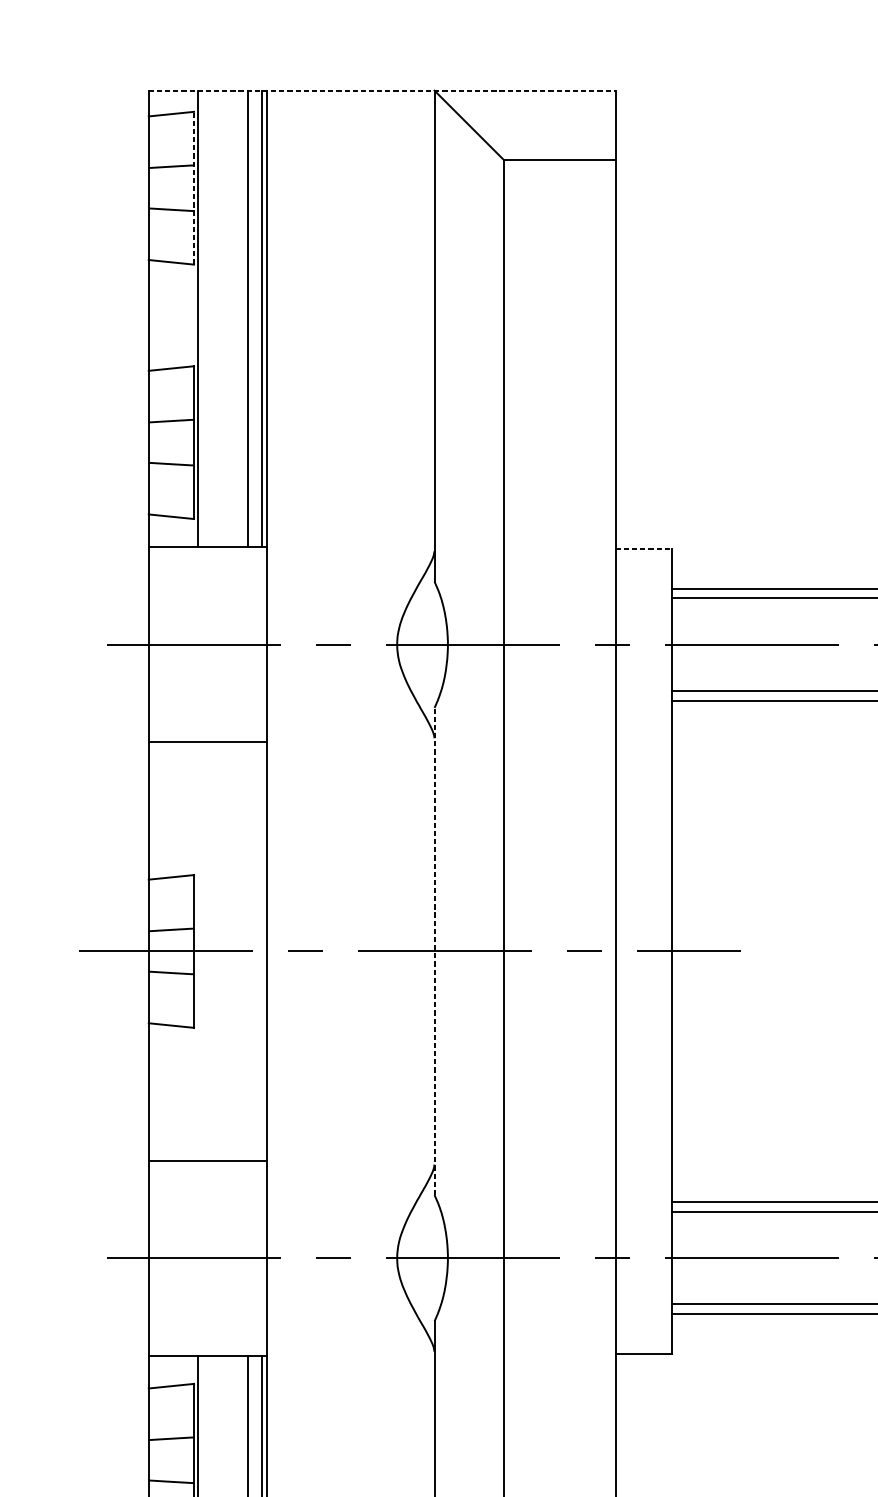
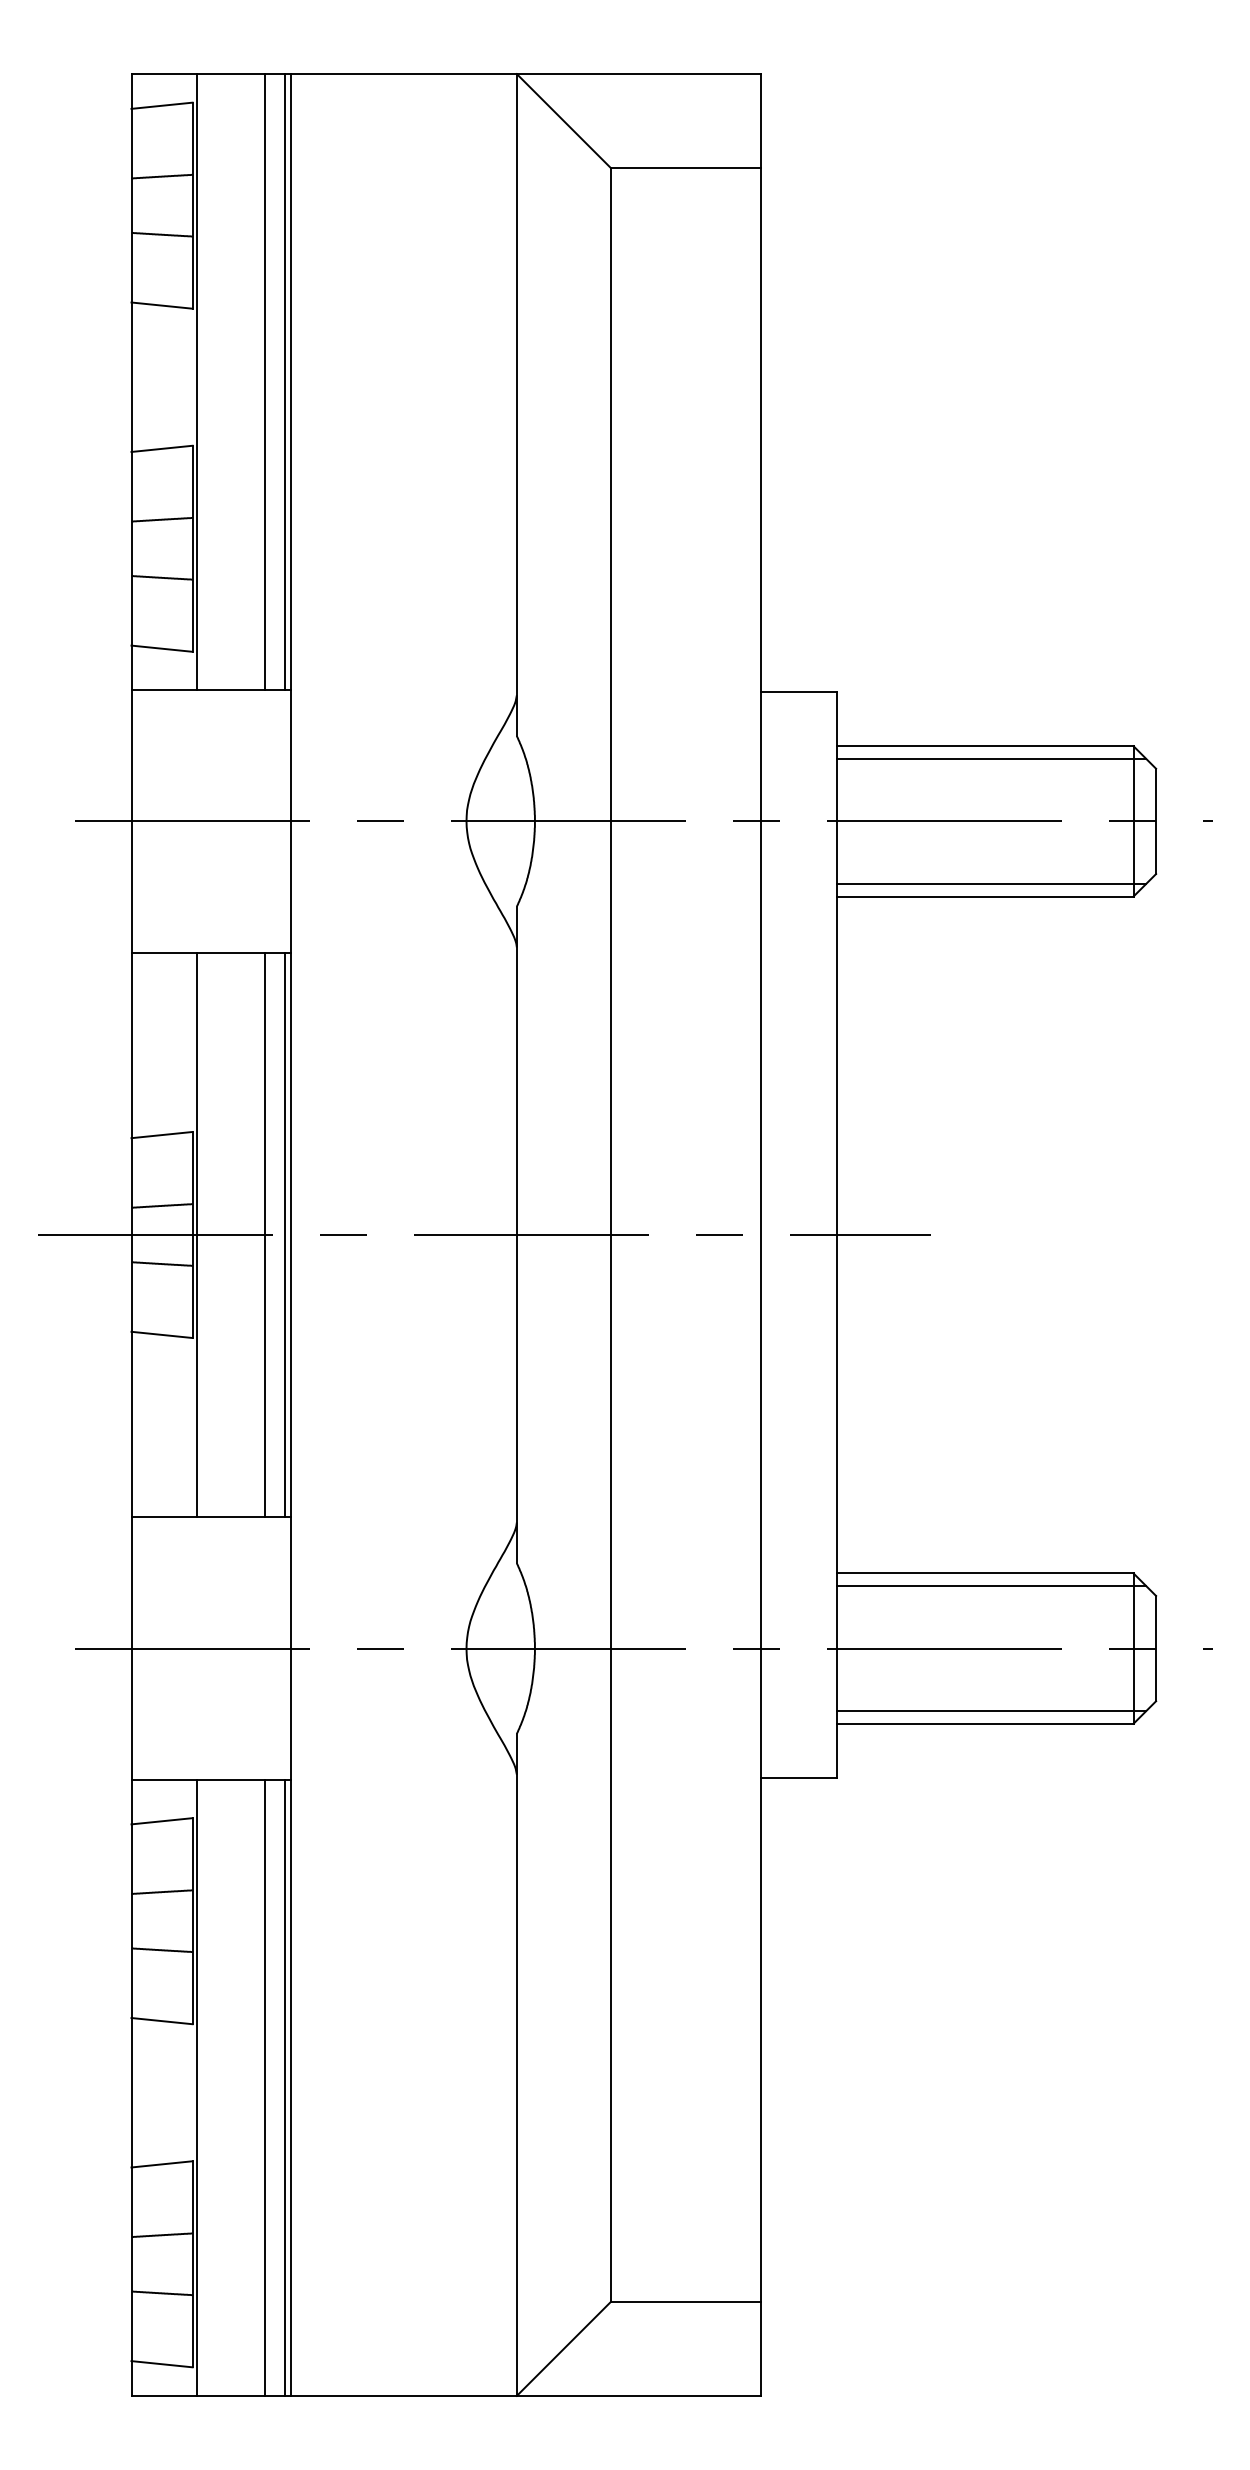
line: (382, 90) -> (446, 74), dashed -> solid
line: (193, 188) -> (192, 205), dashed -> solid
line: (643, 548) -> (798, 691), dashed -> solid
line: (197, 951) -> (197, 1234), added
line: (247, 951) -> (264, 1234), added
line: (262, 951) -> (284, 1234), added
line: (434, 951) -> (516, 1234), dashed -> solid

